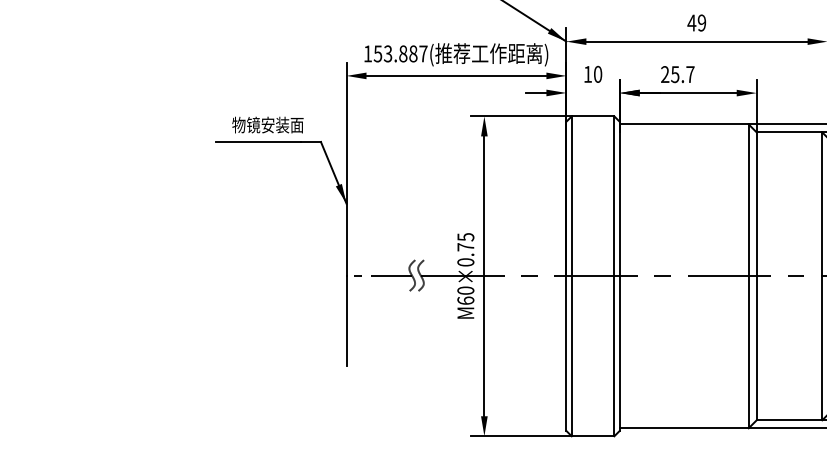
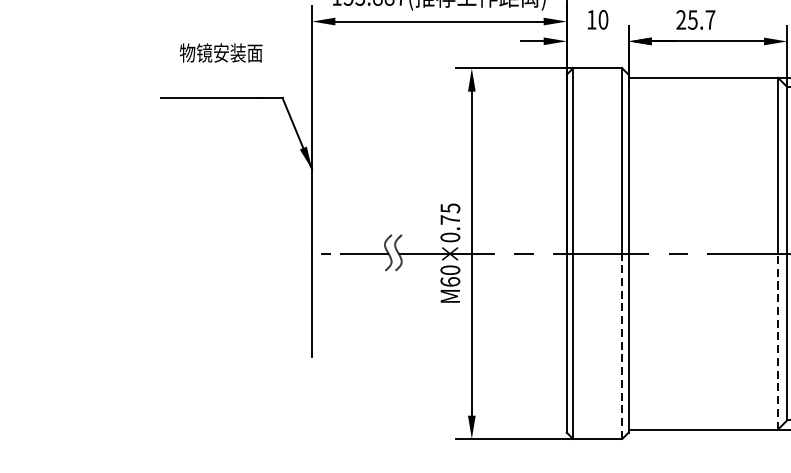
text: (267, 124) -> (220, 52), moved
line: (748, 352) -> (777, 341), solid -> dashed
line: (614, 356) -> (622, 346), solid -> dashed

